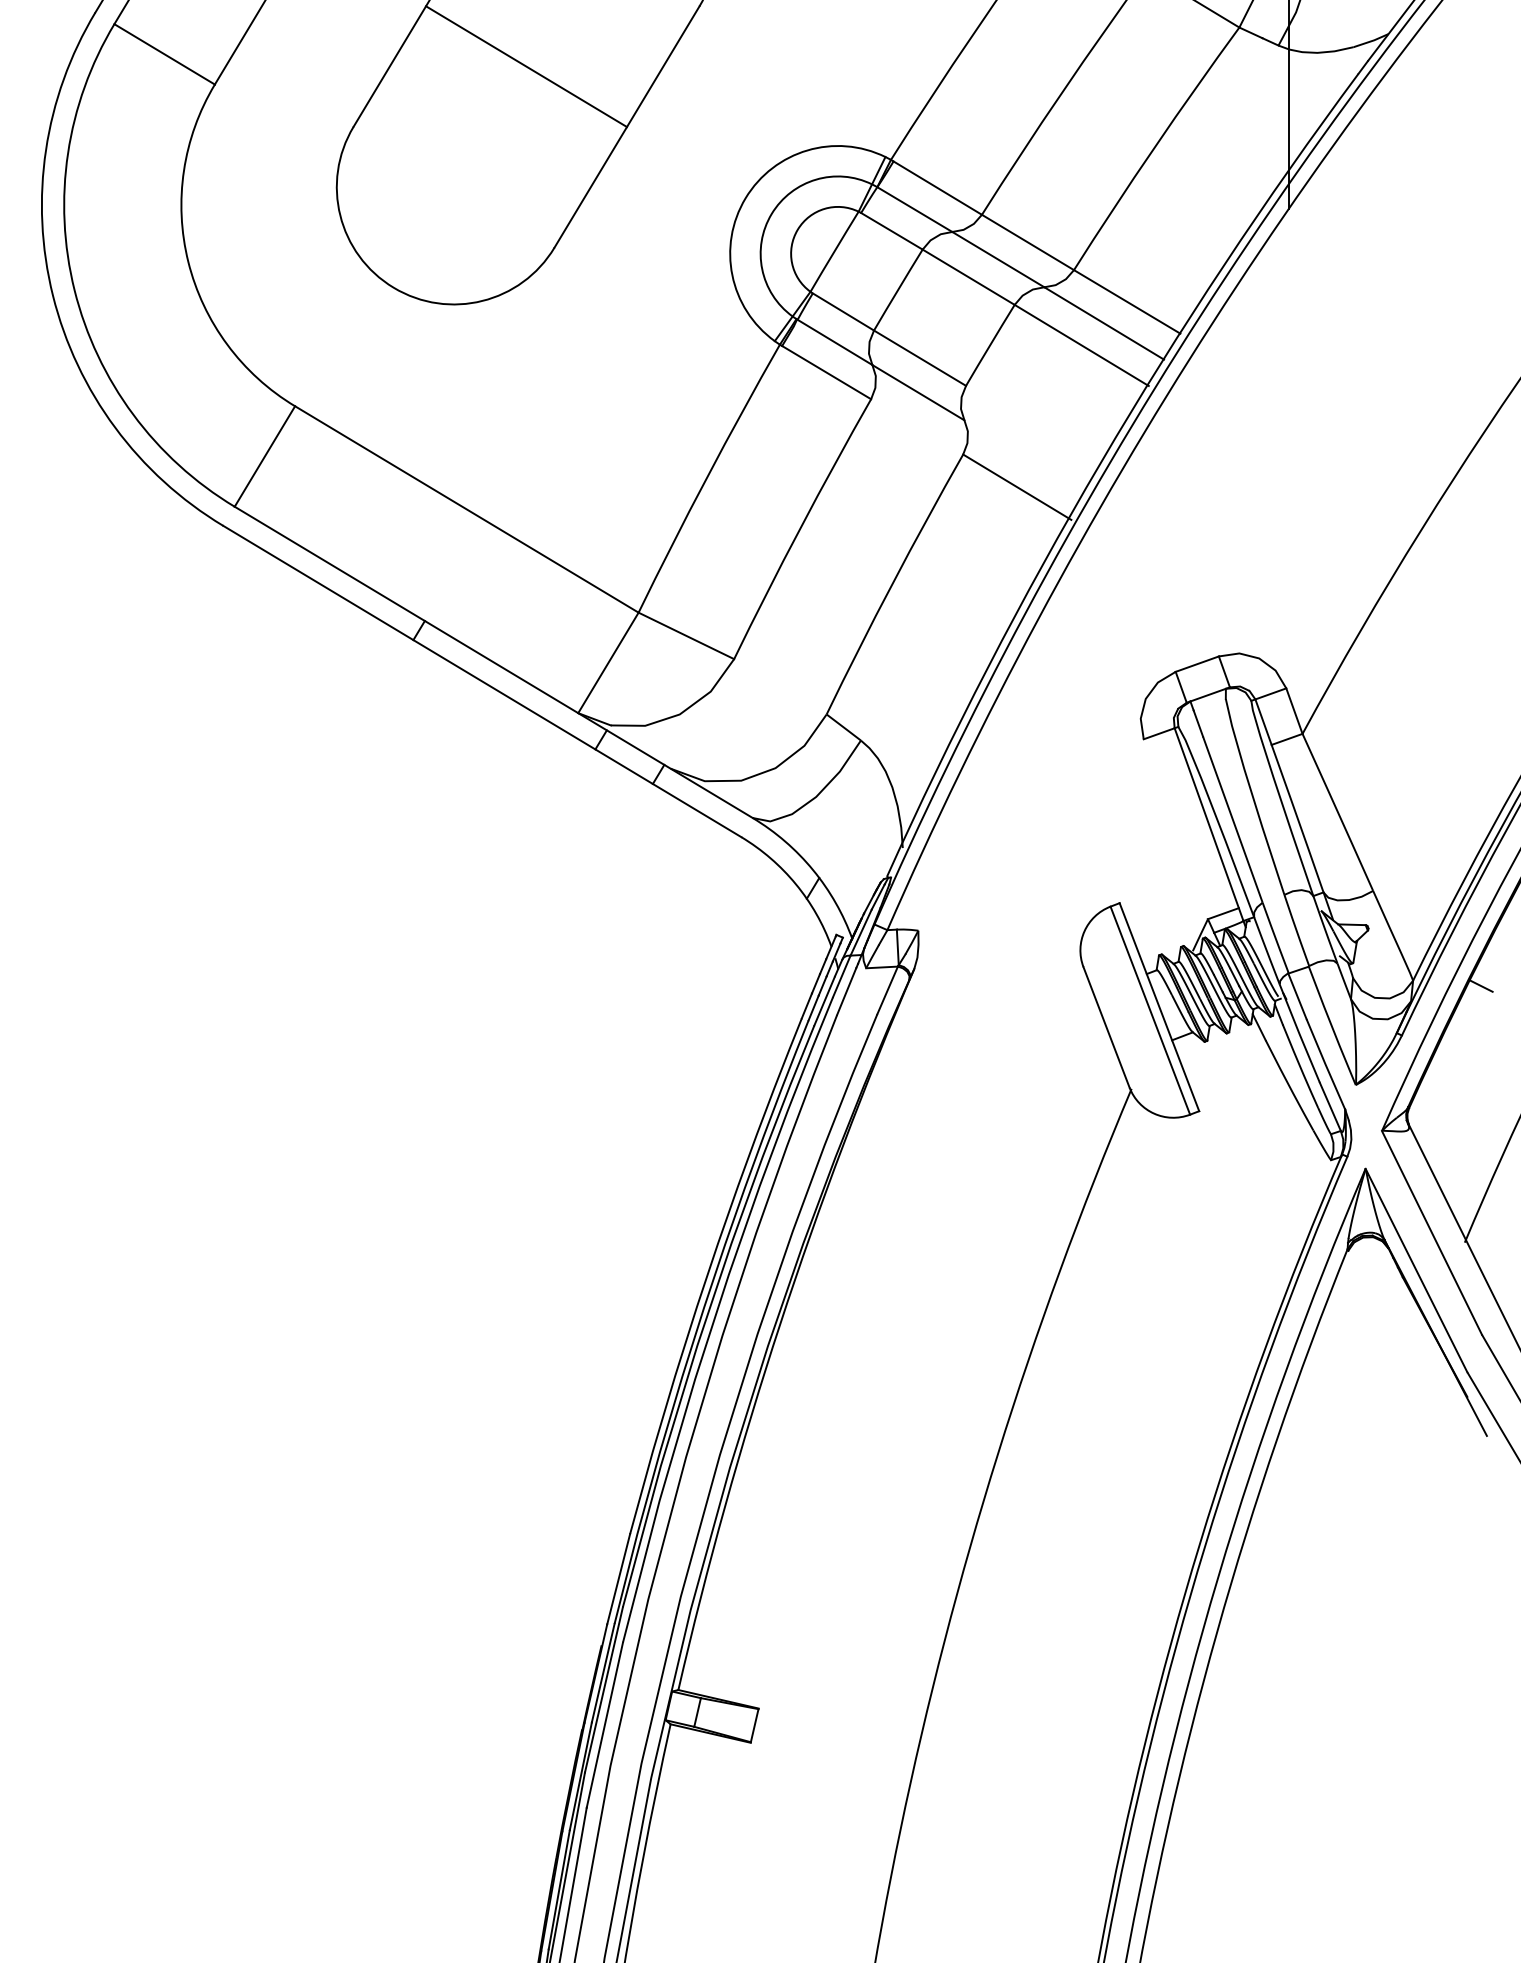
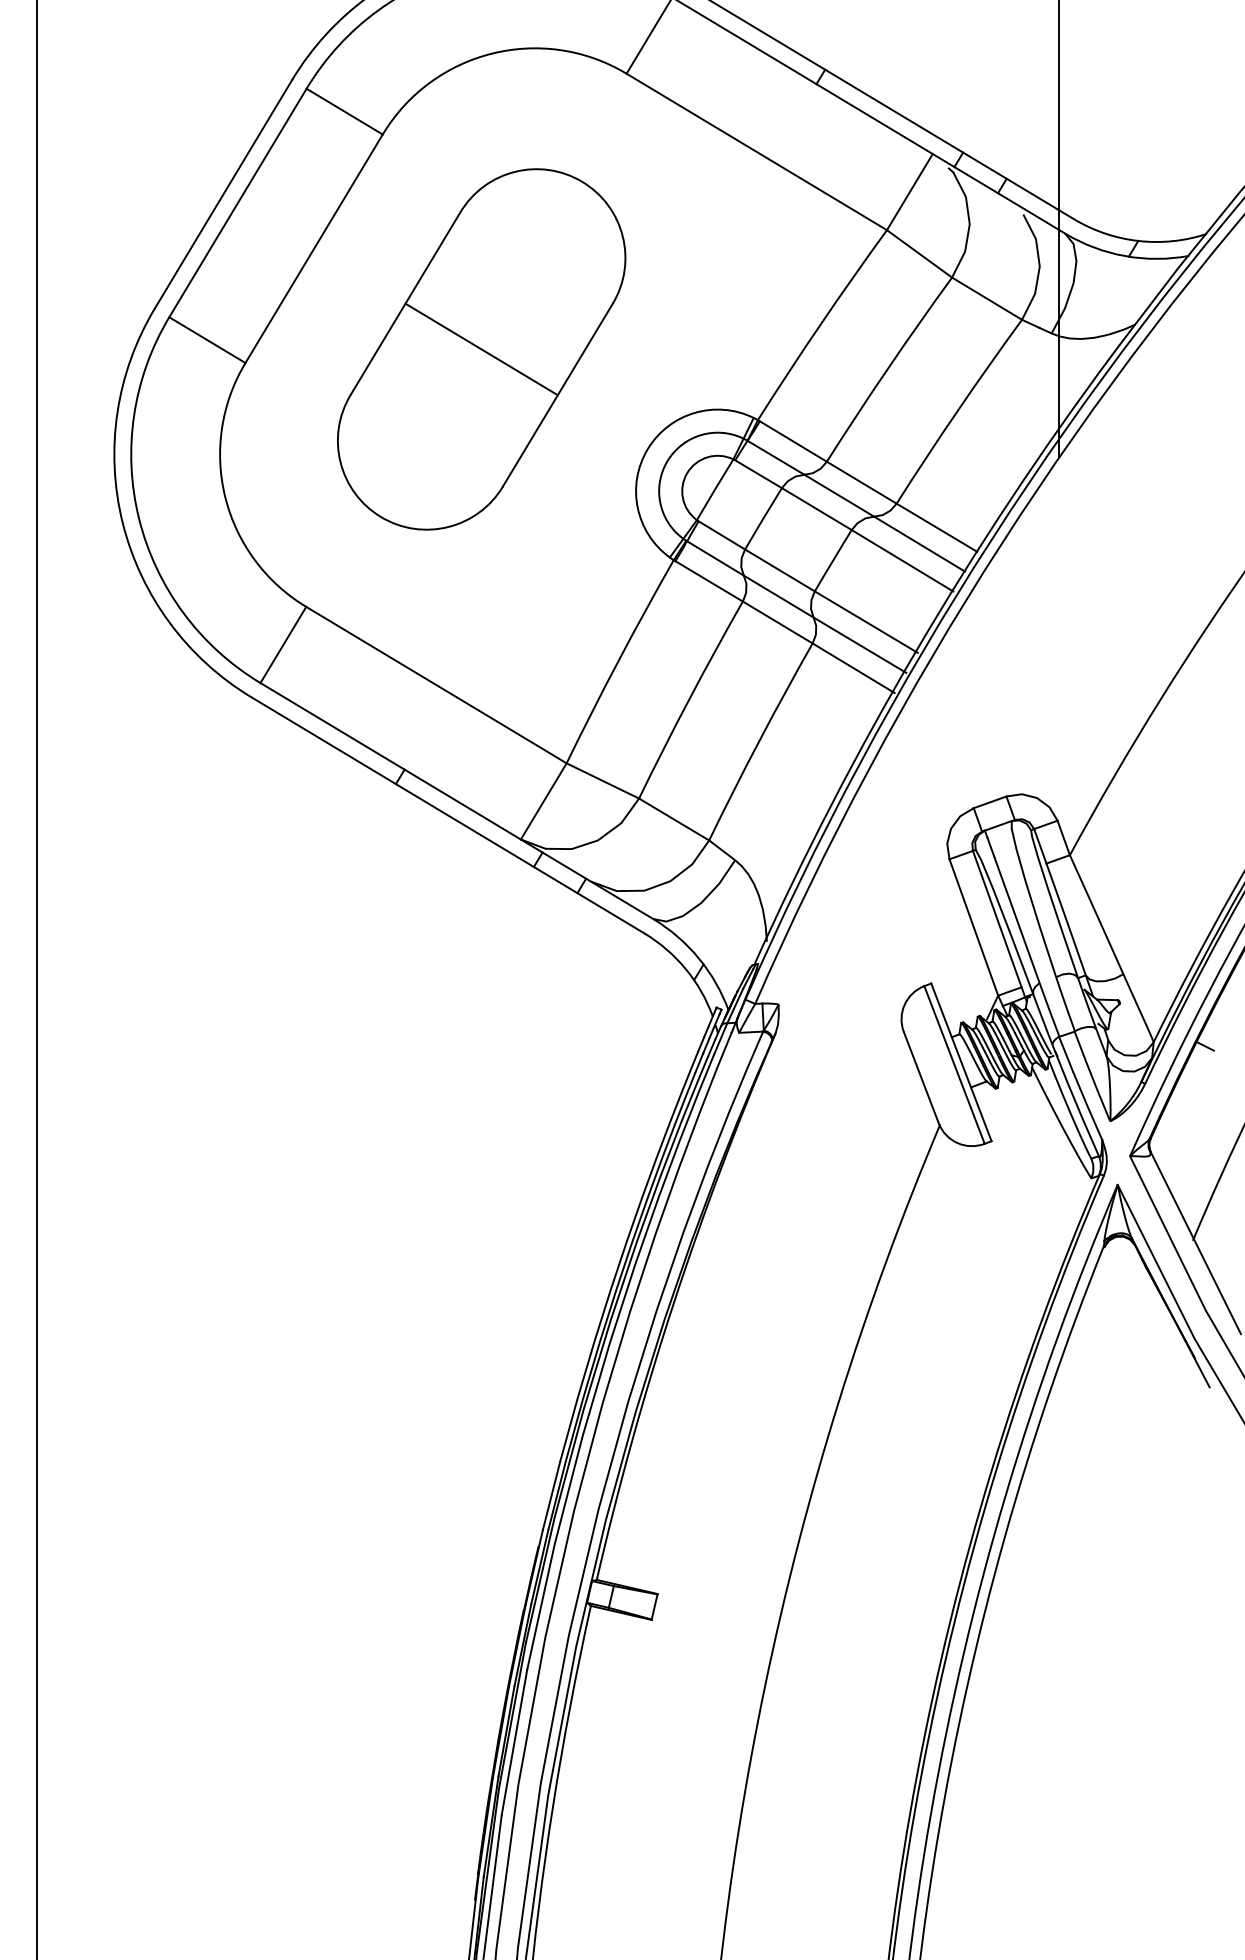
line: (1032, 425) -> (865, 621), added
line: (916, 426) -> (777, 622), added
line: (1024, 455) -> (859, 644), added
line: (780, 686) -> (674, 819), added
line: (1175, 829) -> (973, 927), added

